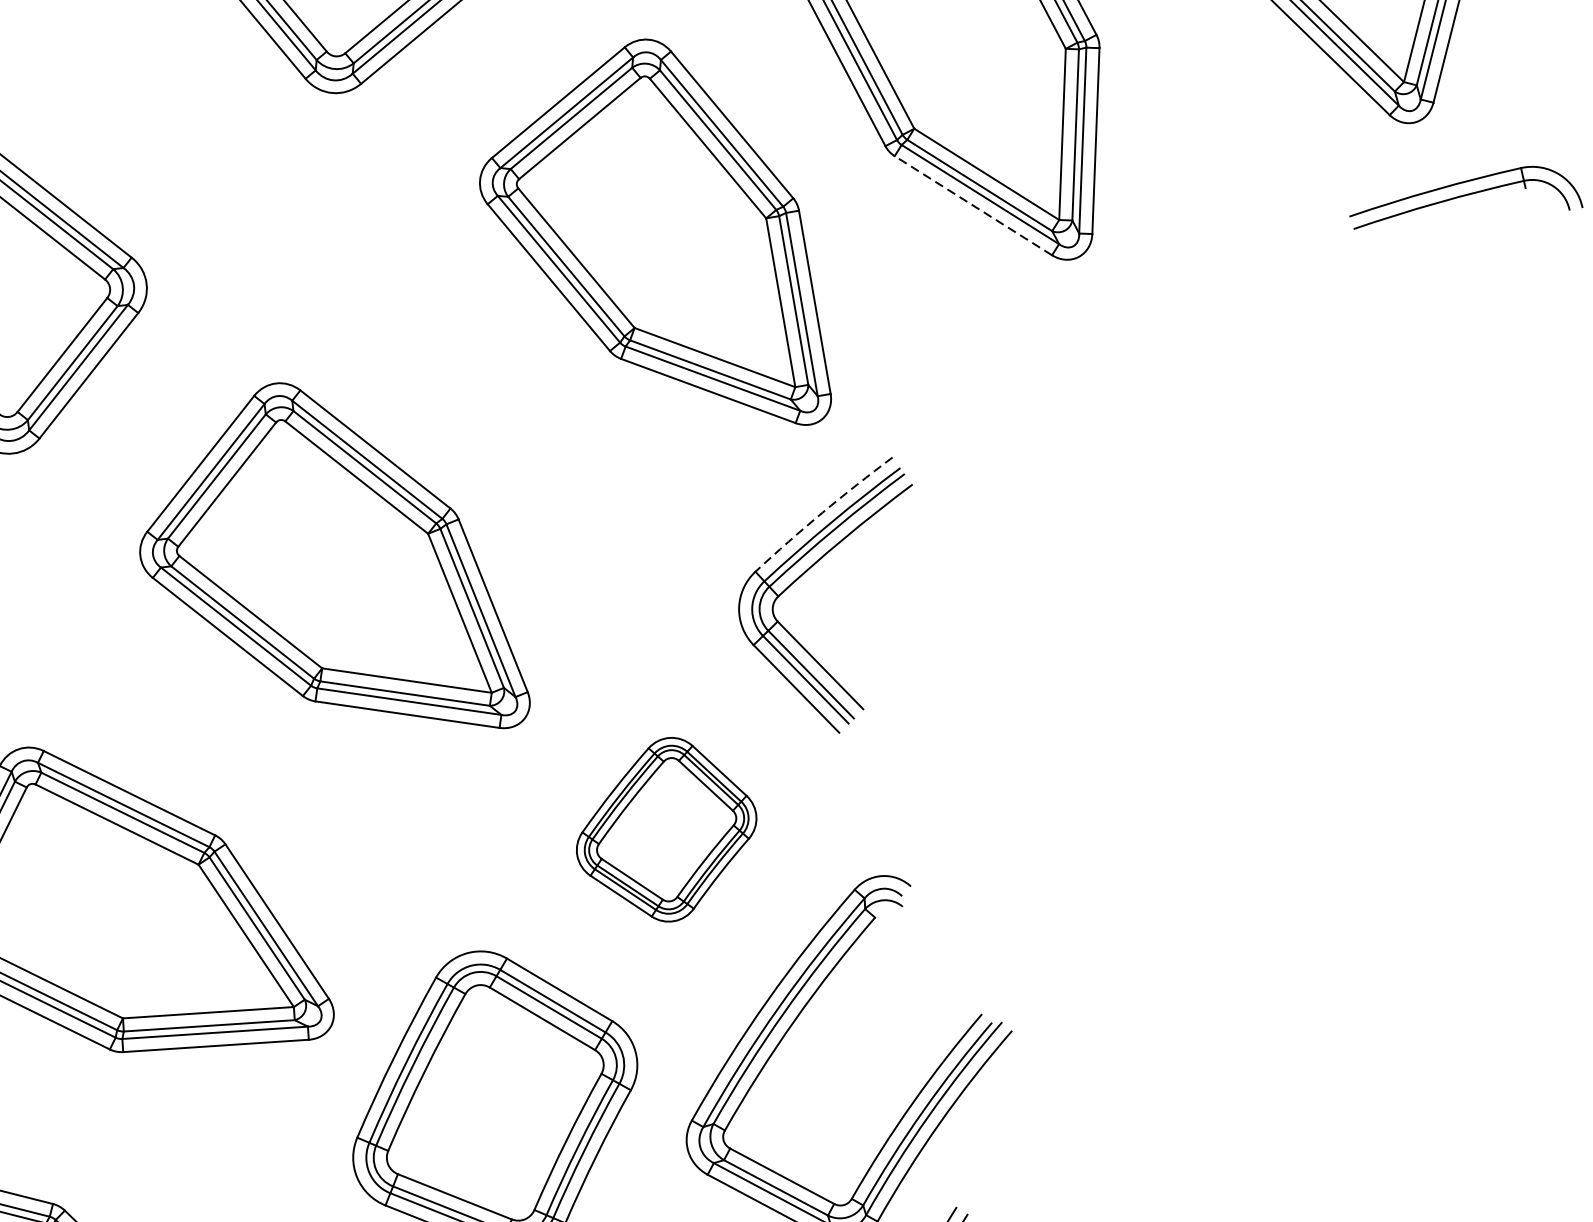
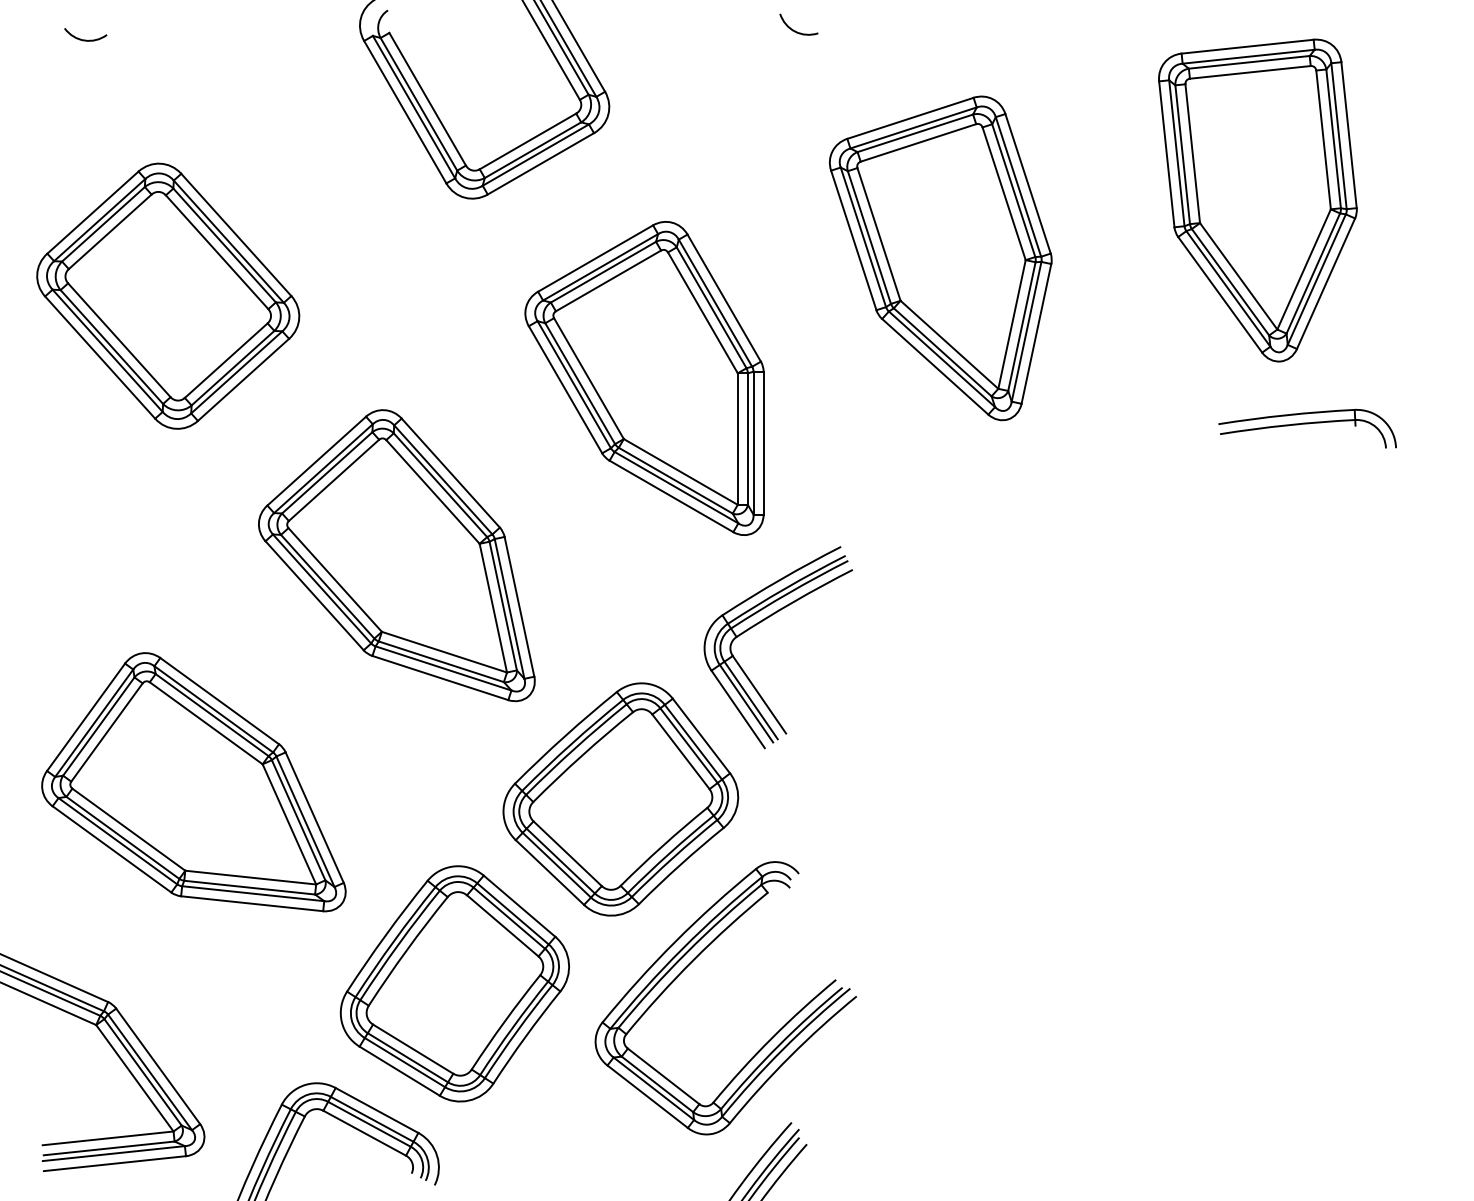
line: (972, 205) -> (934, 366), dashed -> solid
part: (647, 245) -> (644, 378), moved
arc: (821, 512) -> (780, 579), dashed -> solid
part: (665, 830) -> (620, 799), size x1.67

